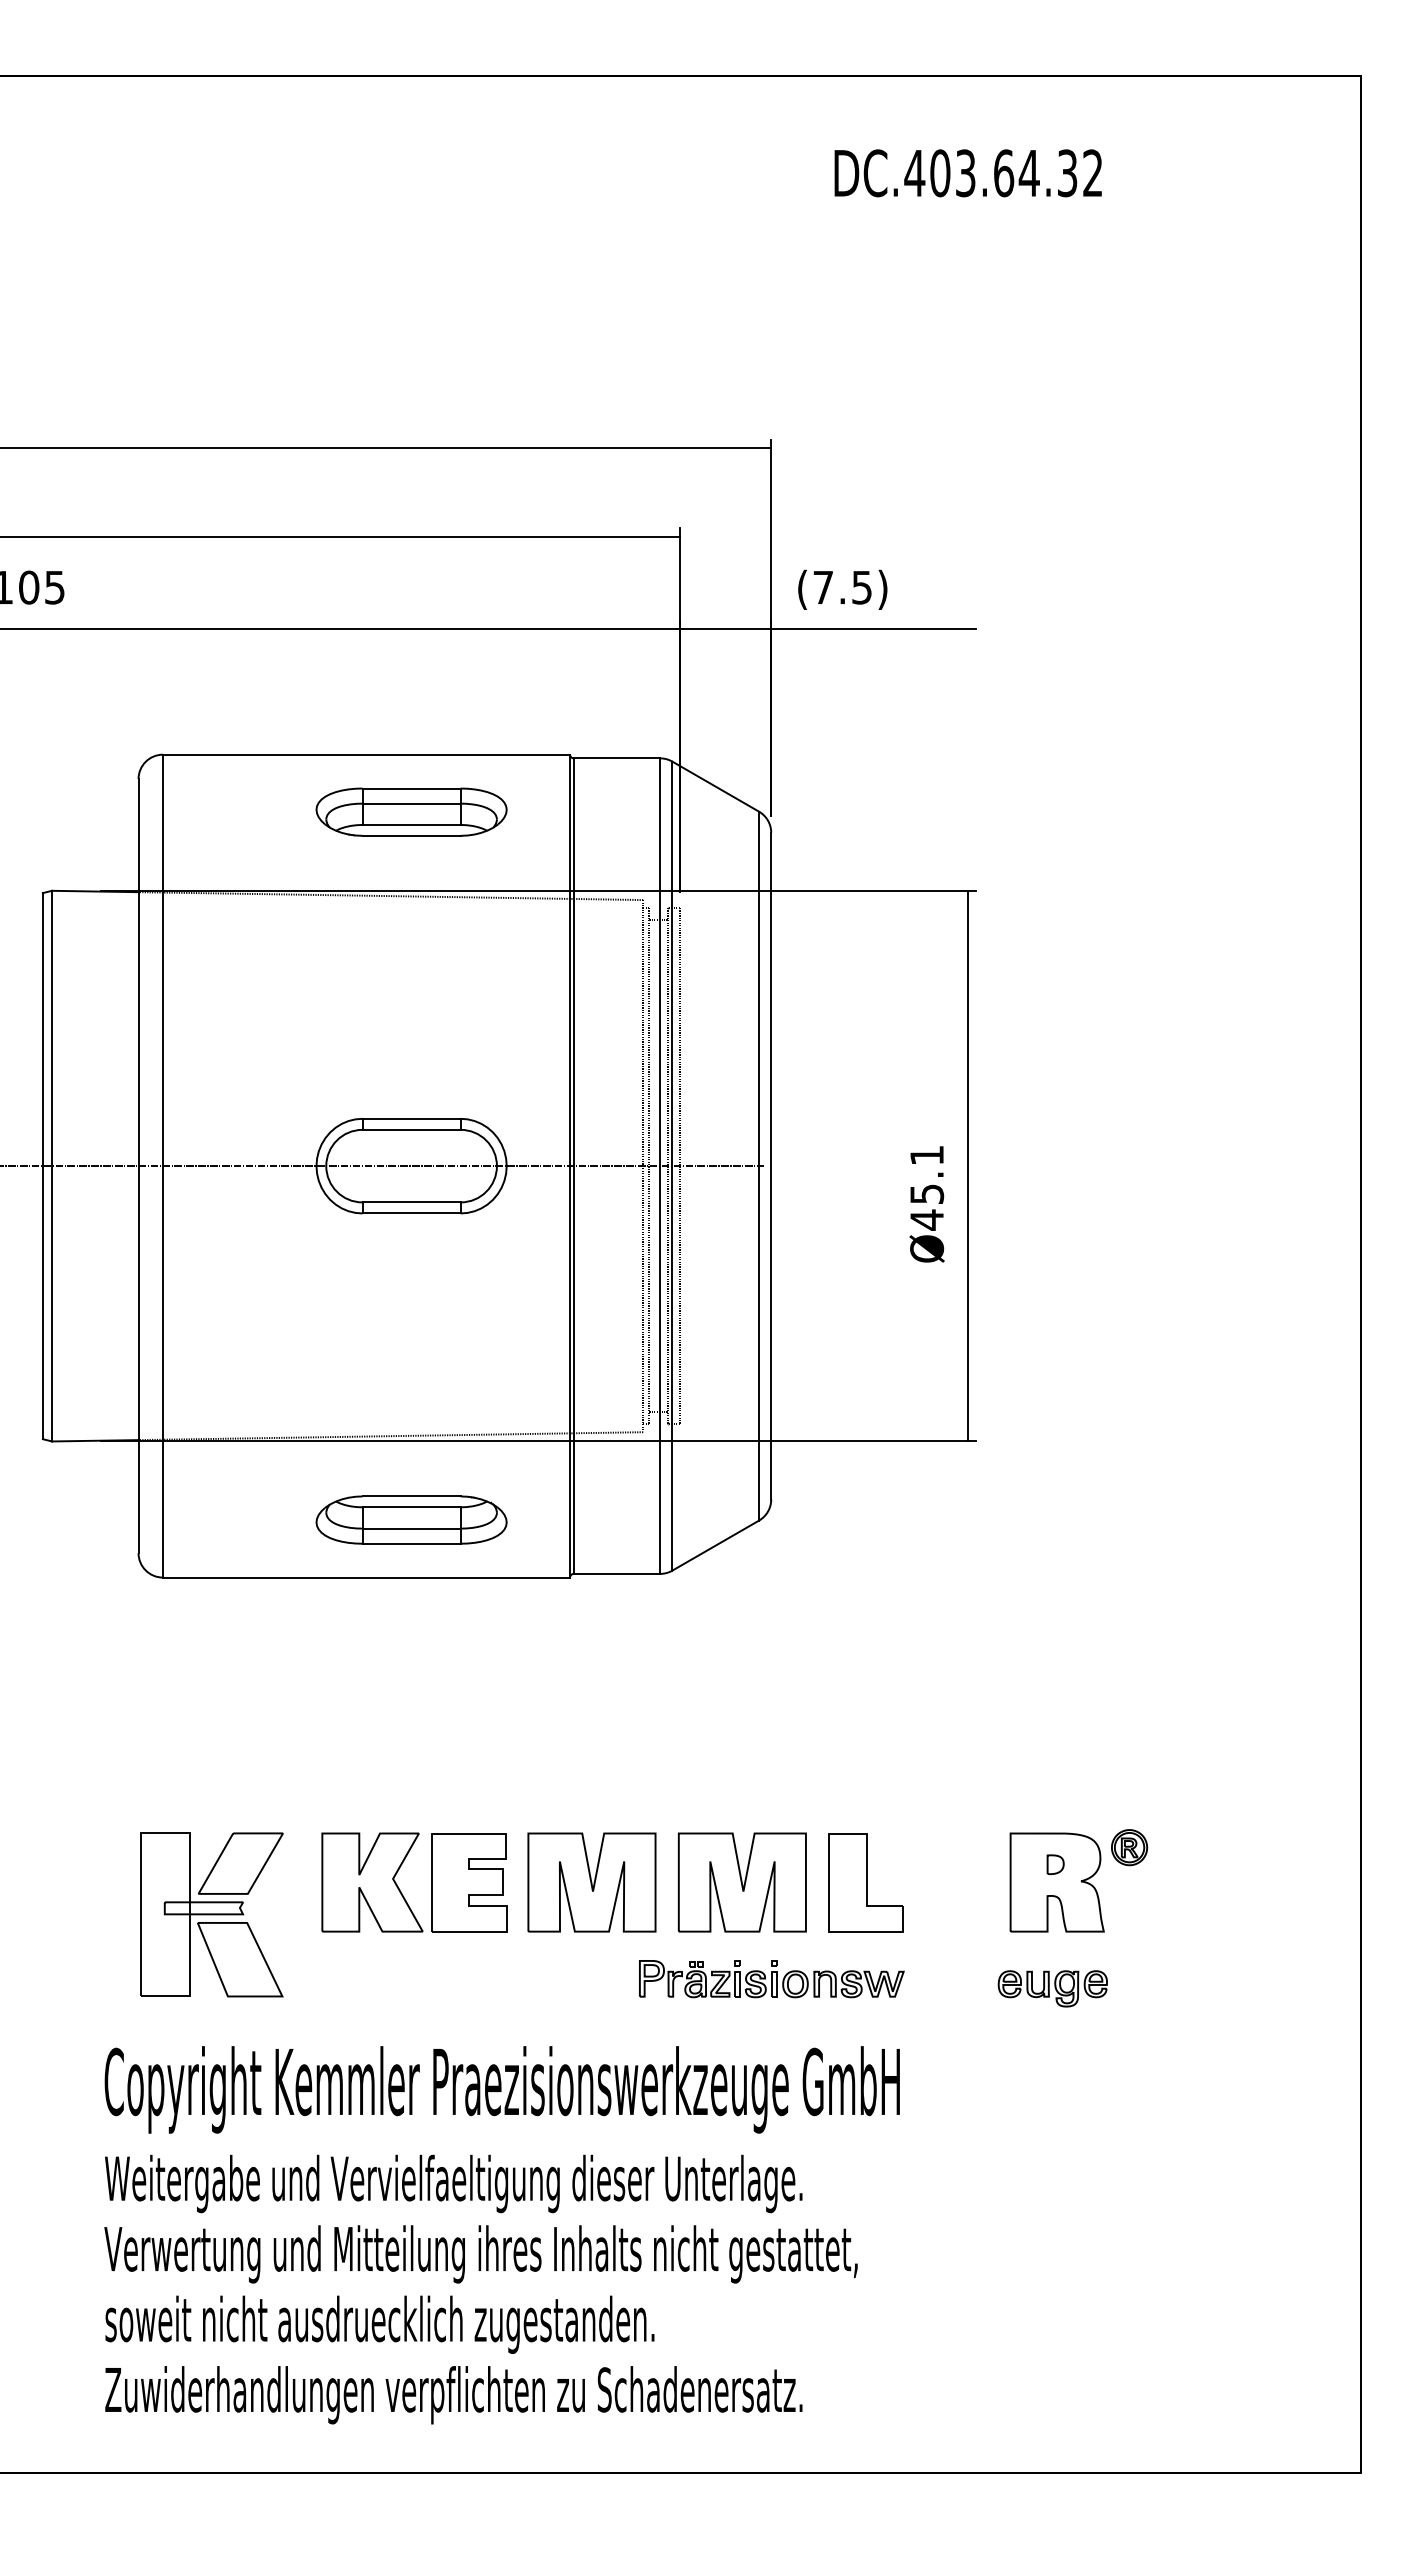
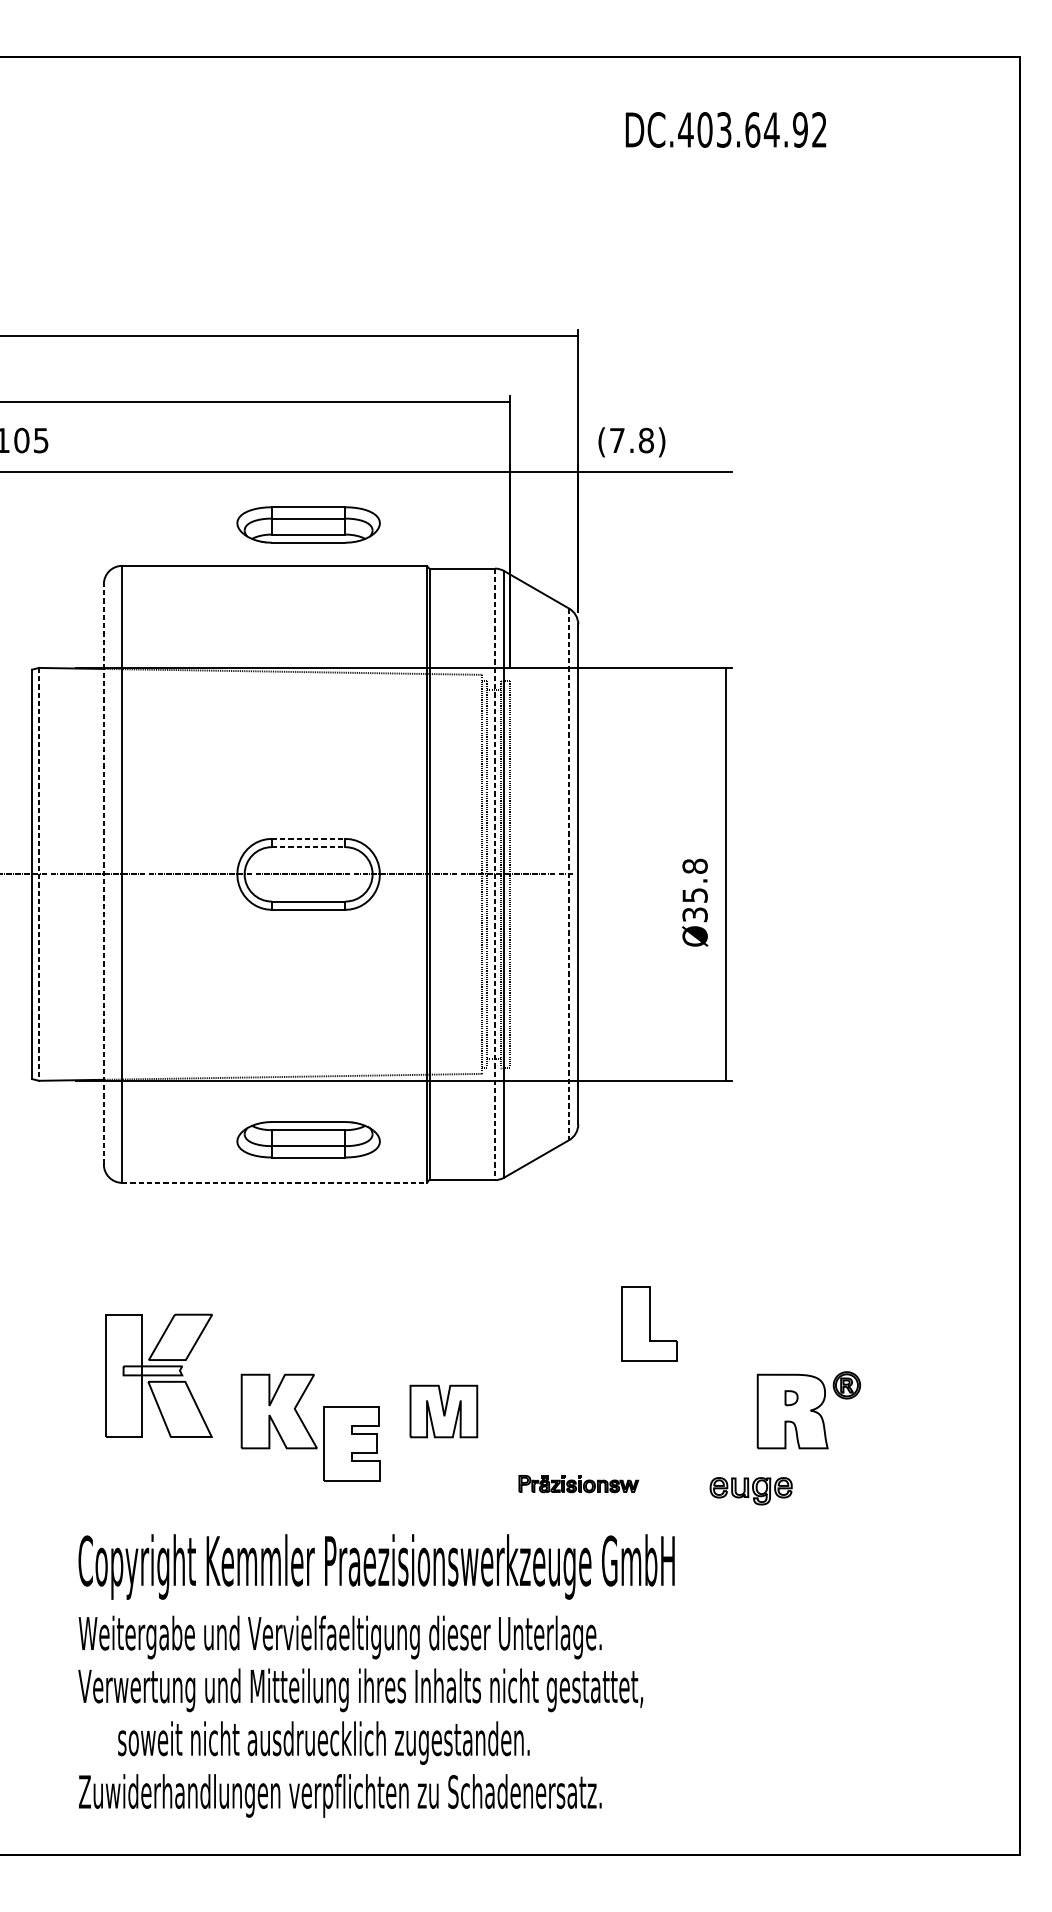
text: (1067, 173) -> (800, 130), DC.403.64.32 -> DC.403.64.92
text: (862, 587) -> (646, 440), (7.5) -> (7.8)
part: (411, 811) -> (308, 524), moved
line: (412, 1118) -> (309, 838), solid -> dashed
line: (412, 1129) -> (309, 846), solid -> dashed
line: (138, 1165) -> (103, 873), solid -> dashed
line: (51, 1166) -> (38, 874), solid -> dashed
line: (660, 1166) -> (495, 874), solid -> dashed
line: (759, 1166) -> (569, 874), solid -> dashed
text: (927, 1187) -> (695, 890), Ø45.1 -> Ø35.8
line: (366, 1577) -> (274, 1182), solid -> dashed
part: (469, 1882) -> (352, 1443), moved
part: (591, 1882) -> (443, 1411), size x0.7
part: (741, 1882) -> (555, 1411), removed
part: (865, 1882) -> (648, 1323), moved
part: (211, 1914) -> (158, 1375), moved
part: (771, 1979) -> (578, 1484), size x0.6
part: (1052, 1988) -> (750, 1490), moved
text: (379, 2324) -> (323, 1742), moved

